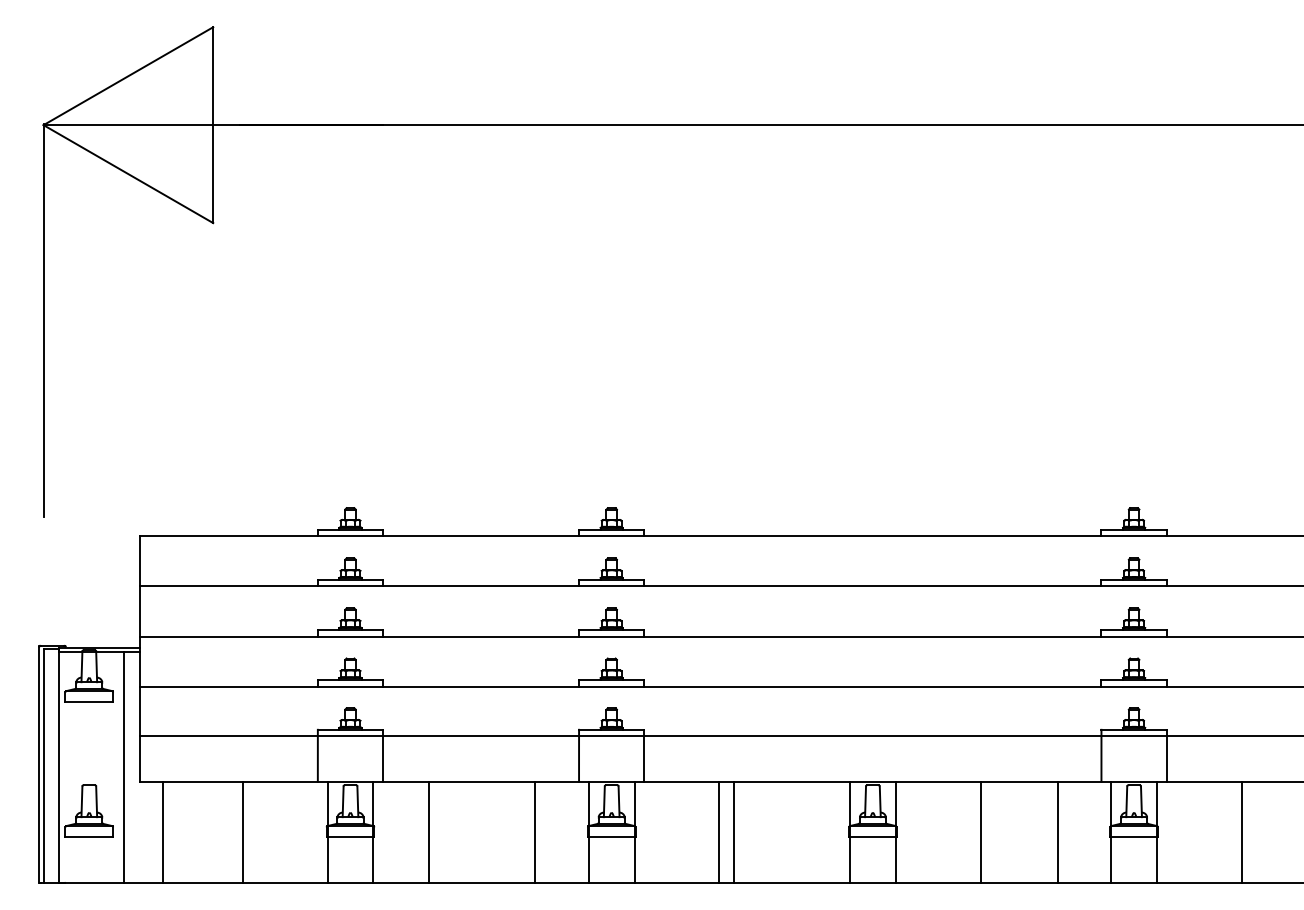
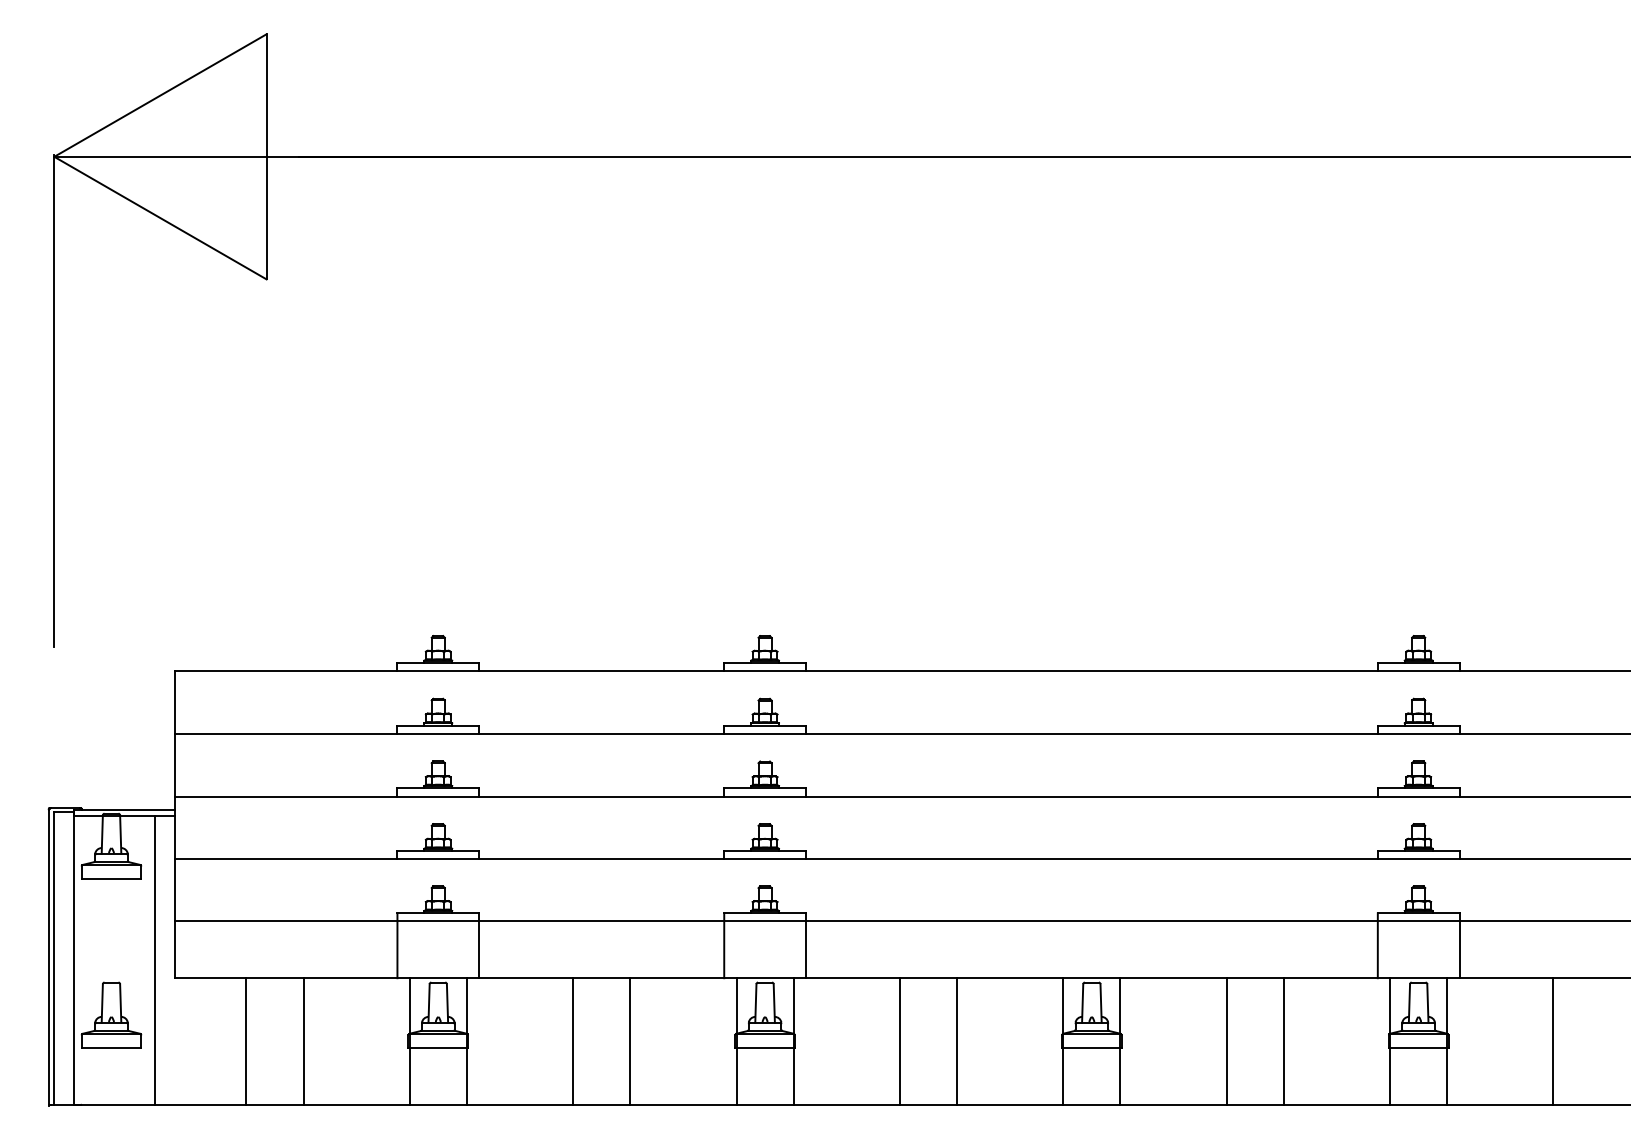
line: (163, 832) -> (246, 1041), moved
line: (428, 832) -> (573, 1041), moved
line: (535, 832) -> (630, 1041), moved
line: (734, 832) -> (957, 1041), moved
line: (1057, 832) -> (1283, 1041), moved

